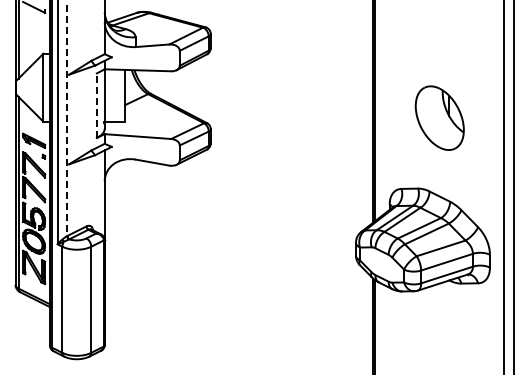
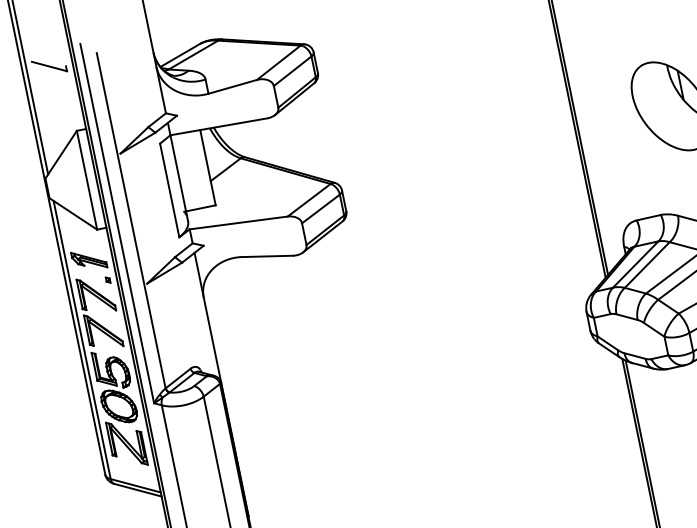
line: (96, 105) -> (169, 190), dashed -> solid
line: (67, 120) -> (131, 220), dashed -> solid

